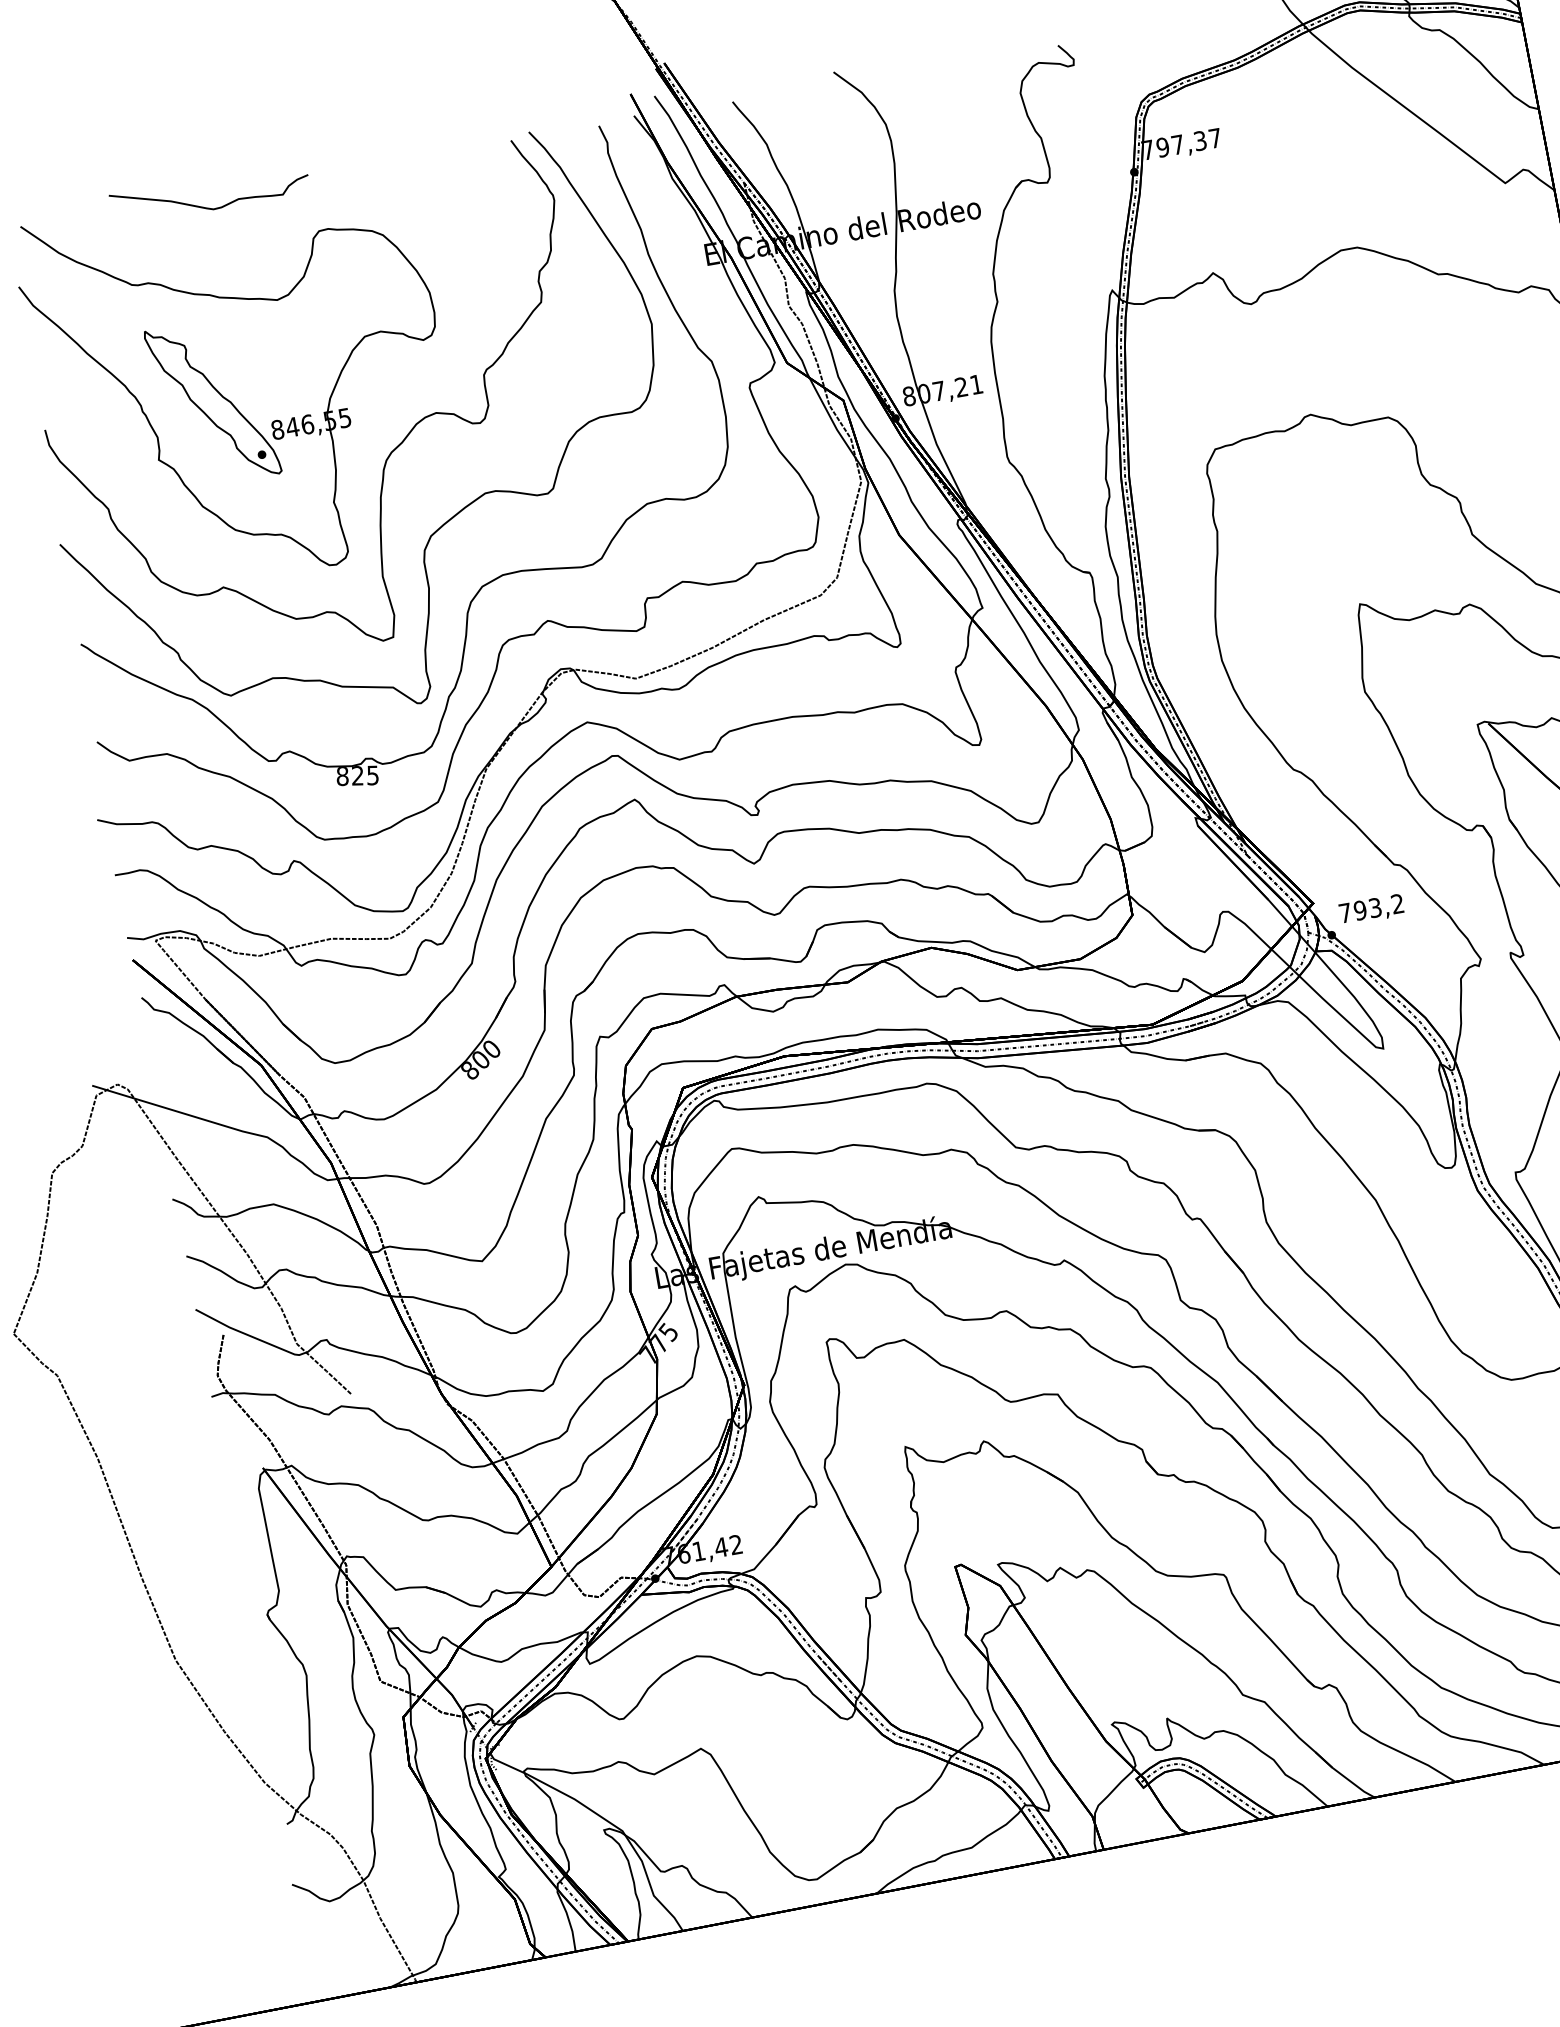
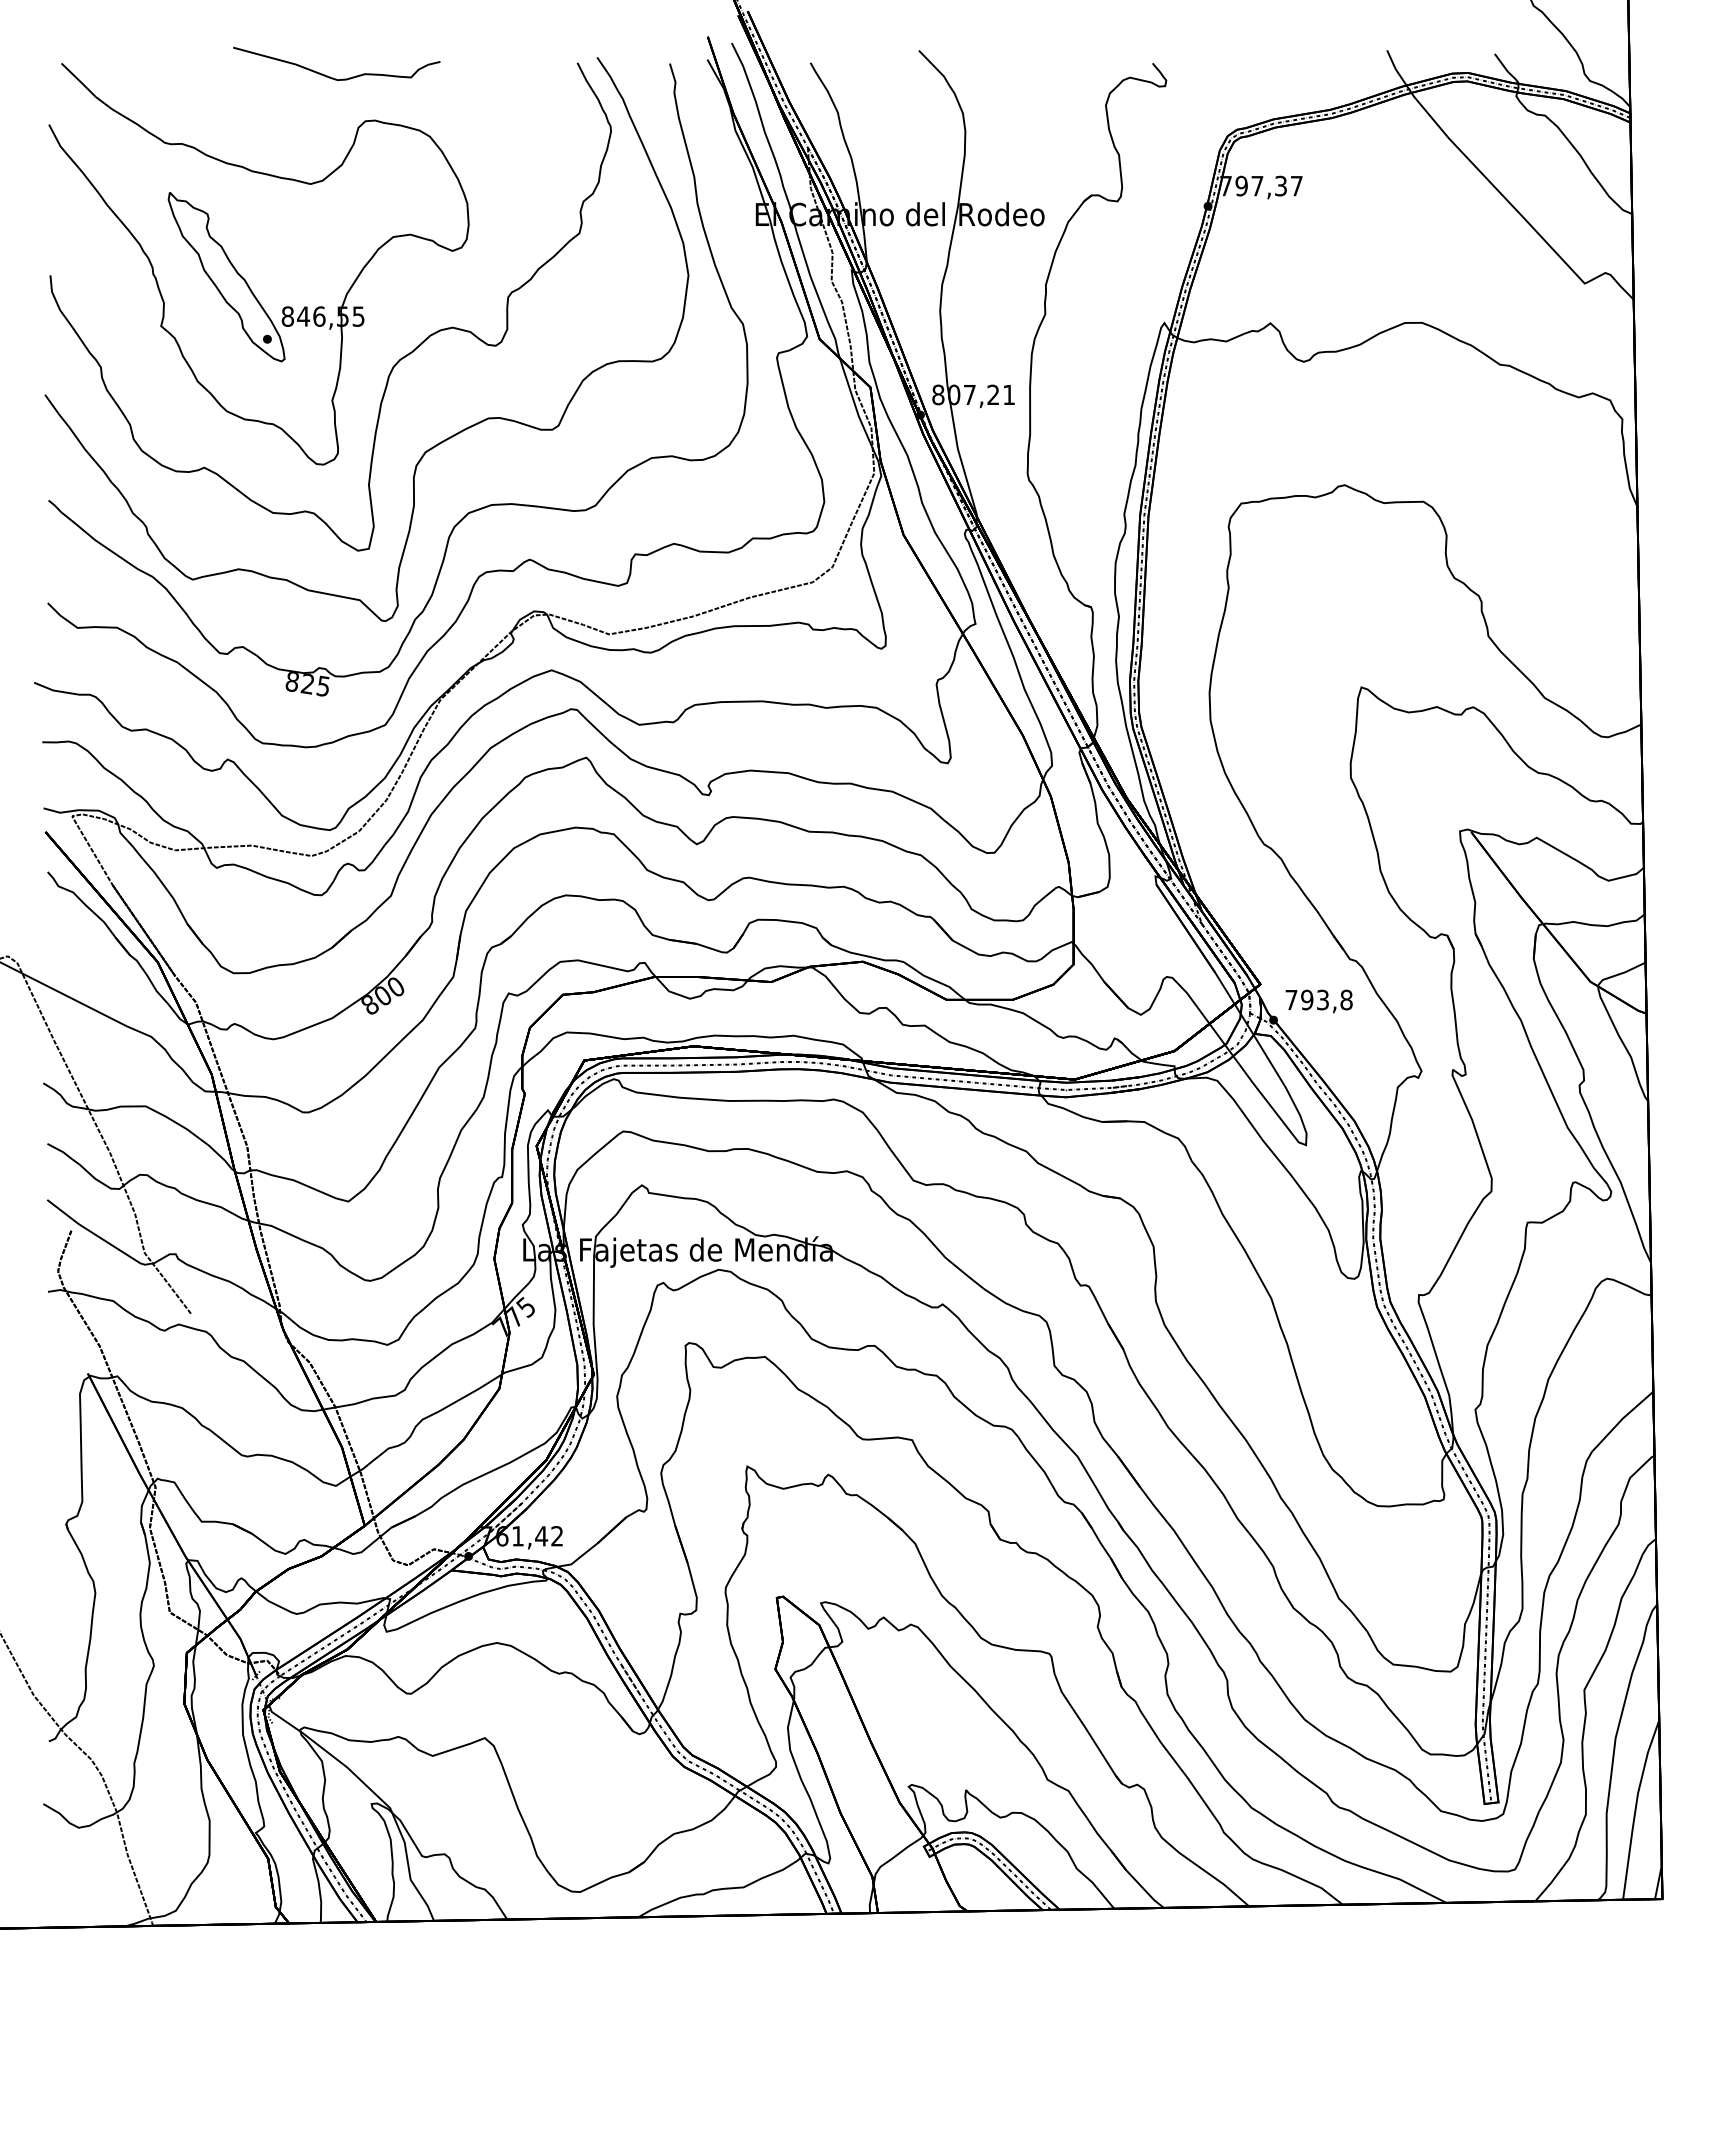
curve: (206, 207) -> (330, 76), moved
text: (1397, 903) -> (1346, 999), 793,2 -> 793,8

